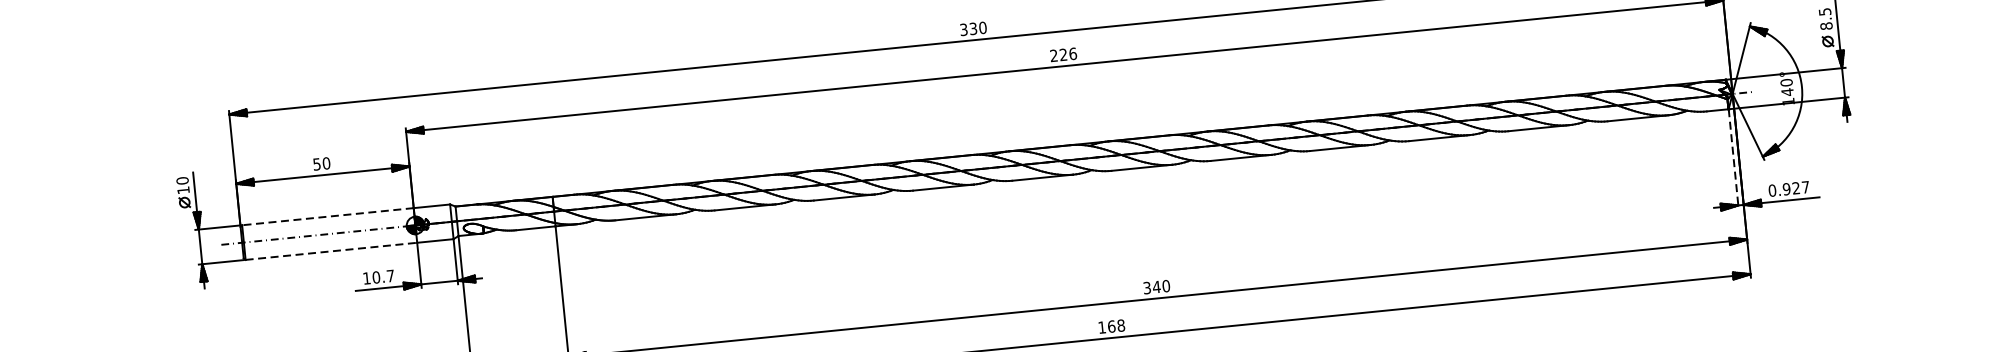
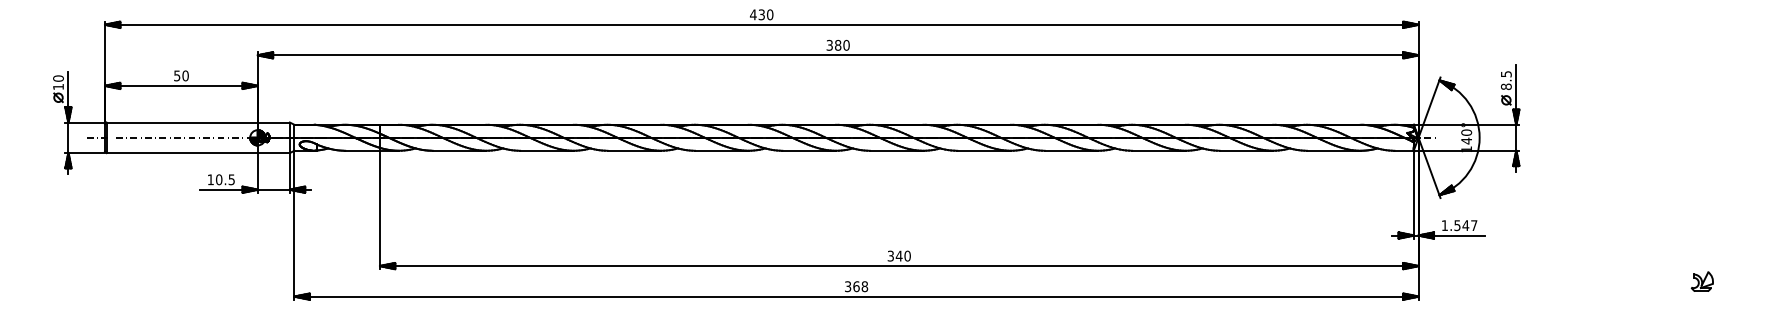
text: (963, 29) -> (753, 14), 330 -> 430
text: (1062, 53) -> (837, 44), 226 -> 380
line: (1733, 158) -> (1413, 194), dashed -> solid
text: (1784, 189) -> (1455, 225), 0.927 -> 1.547
line: (328, 216) -> (182, 122), dashed -> solid
line: (331, 251) -> (182, 153), dashed -> solid
text: (390, 275) -> (231, 179), 10.7 -> 10.5
text: (1102, 327) -> (848, 286), 168 -> 368

